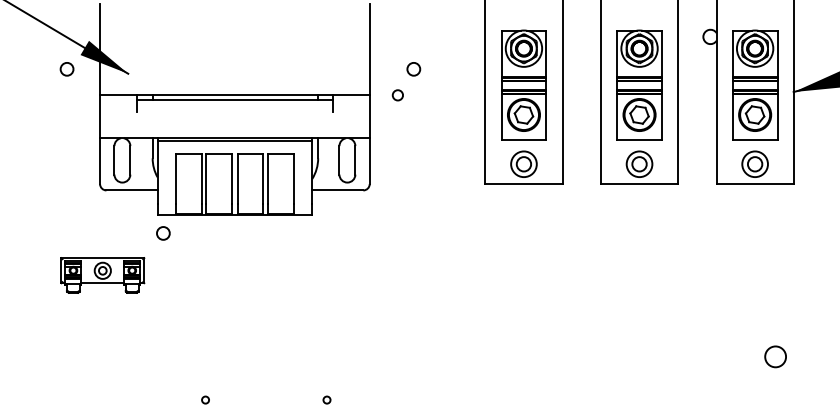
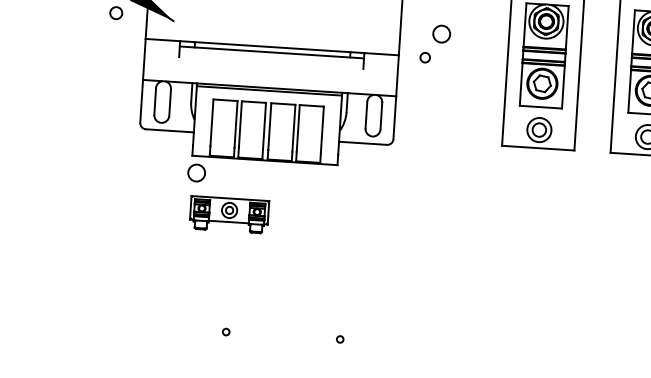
circle: (413, 69) -> (441, 34), size x1.4
circle: (163, 233) -> (196, 173), size x1.4
part: (102, 275) -> (229, 214), moved

